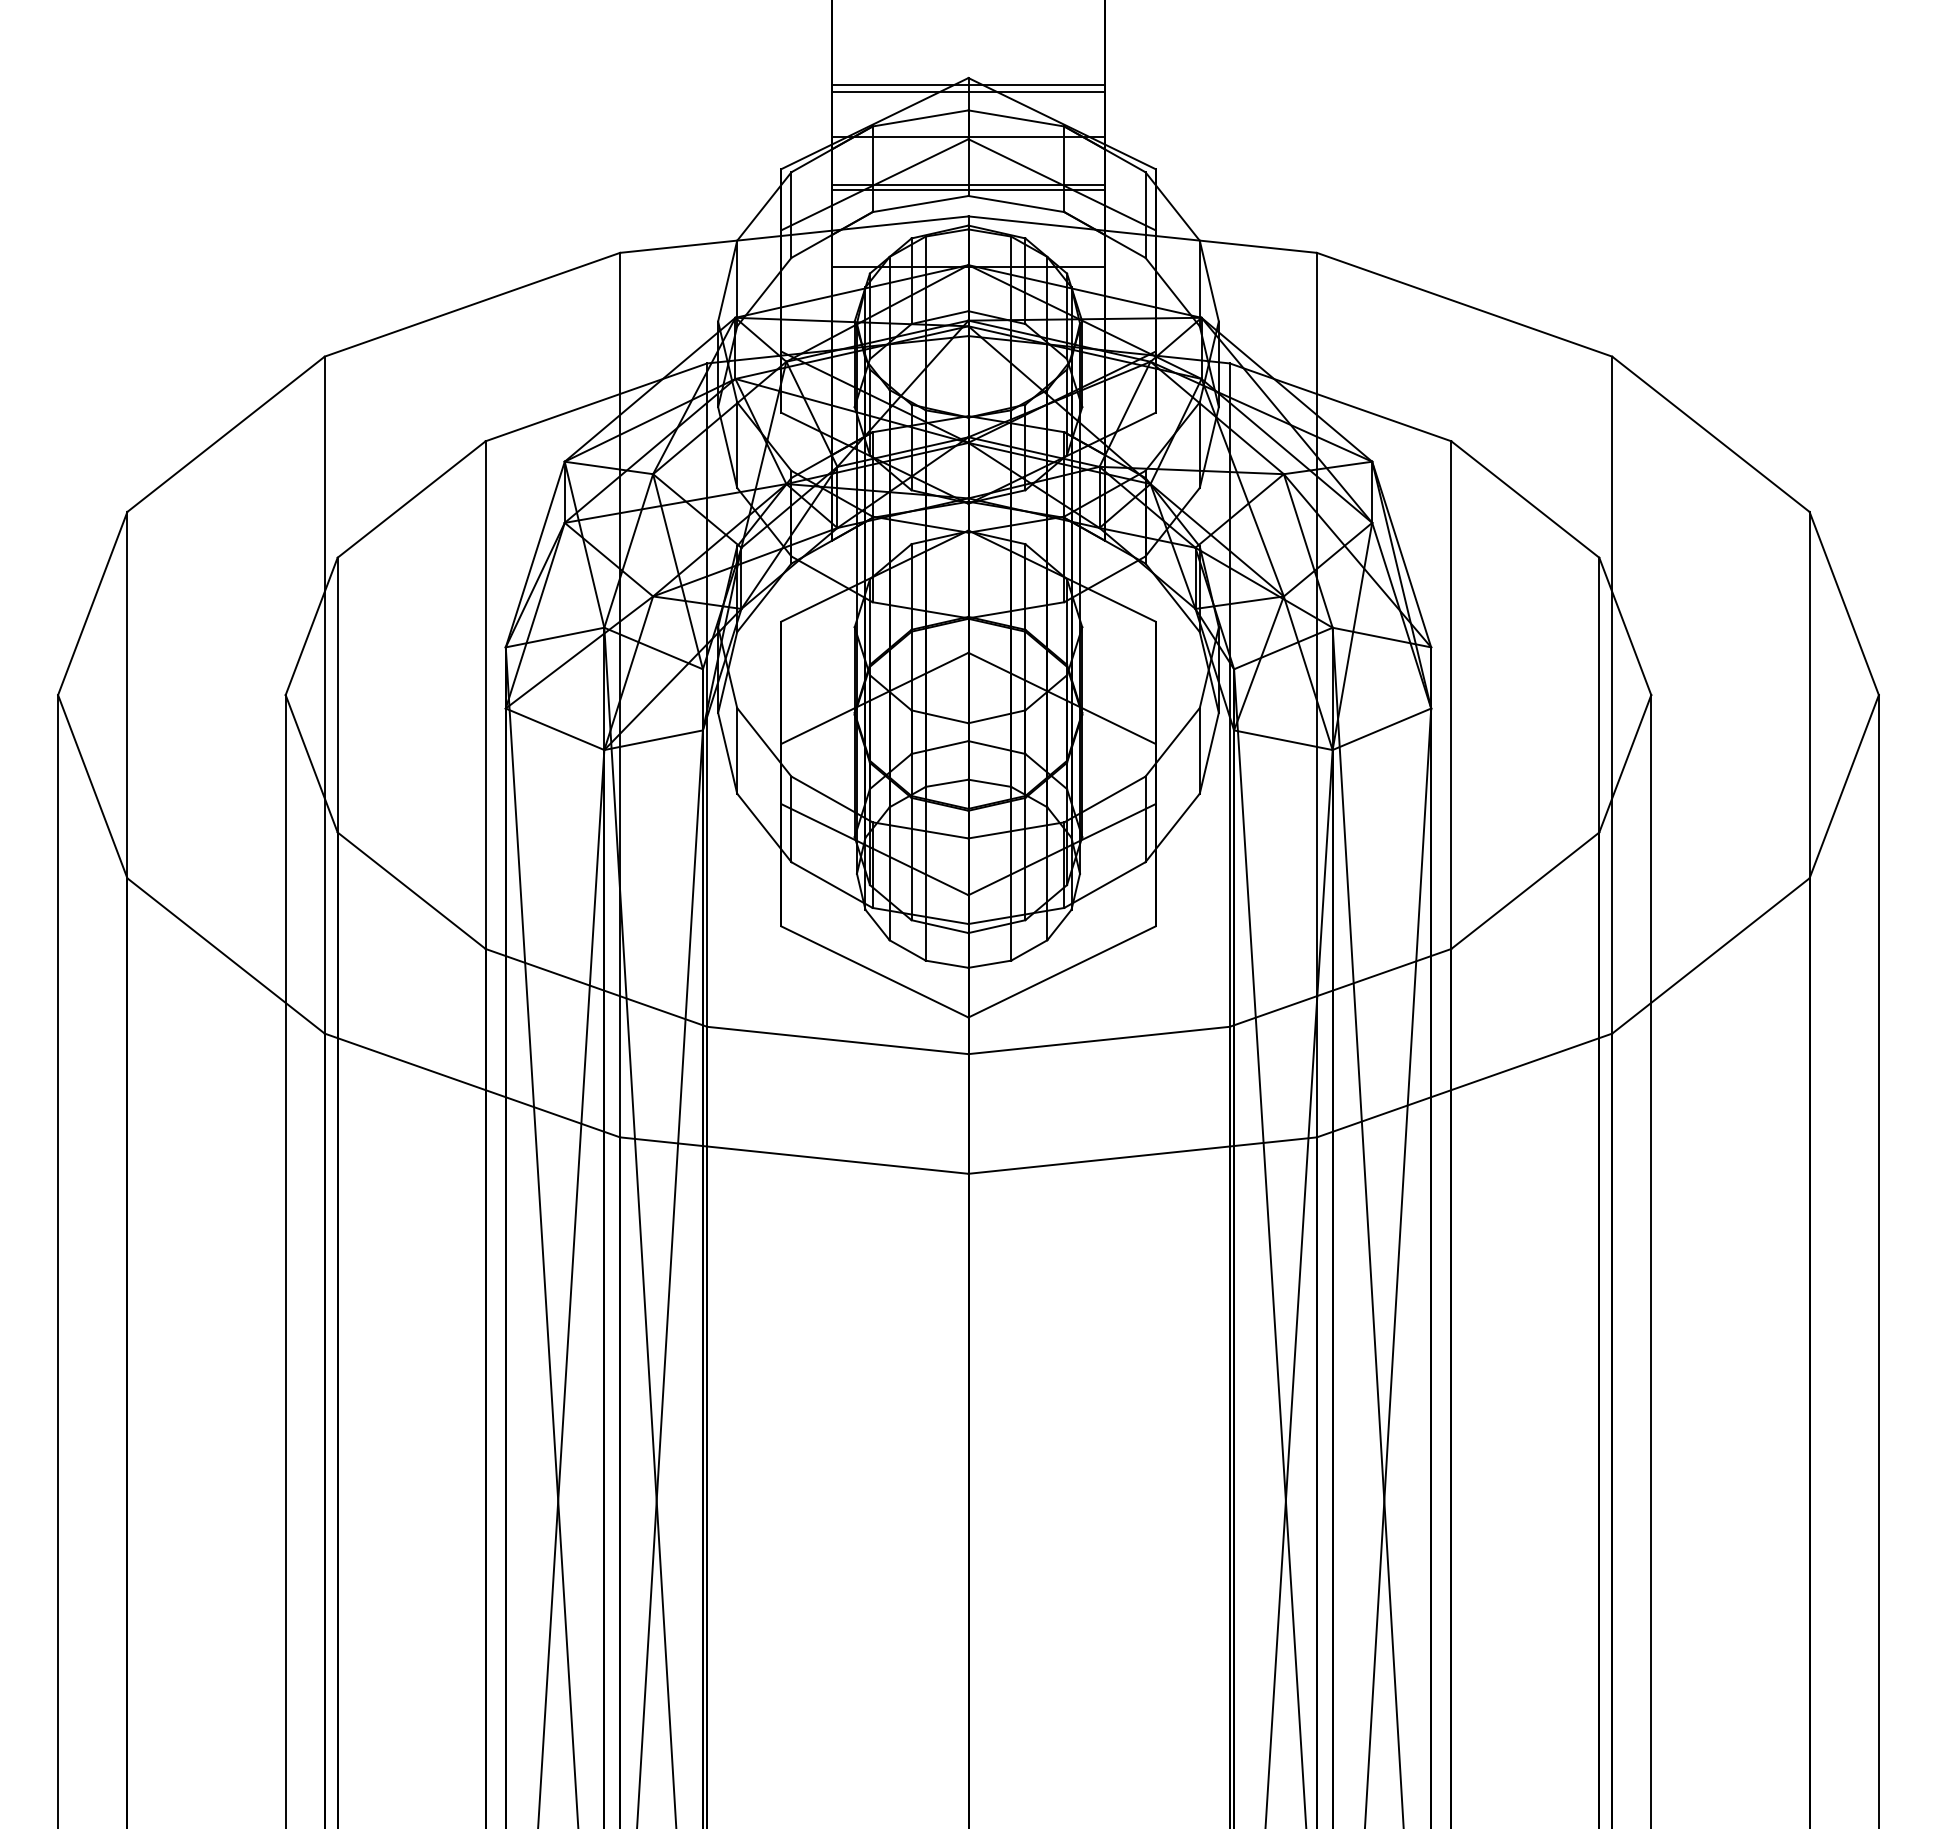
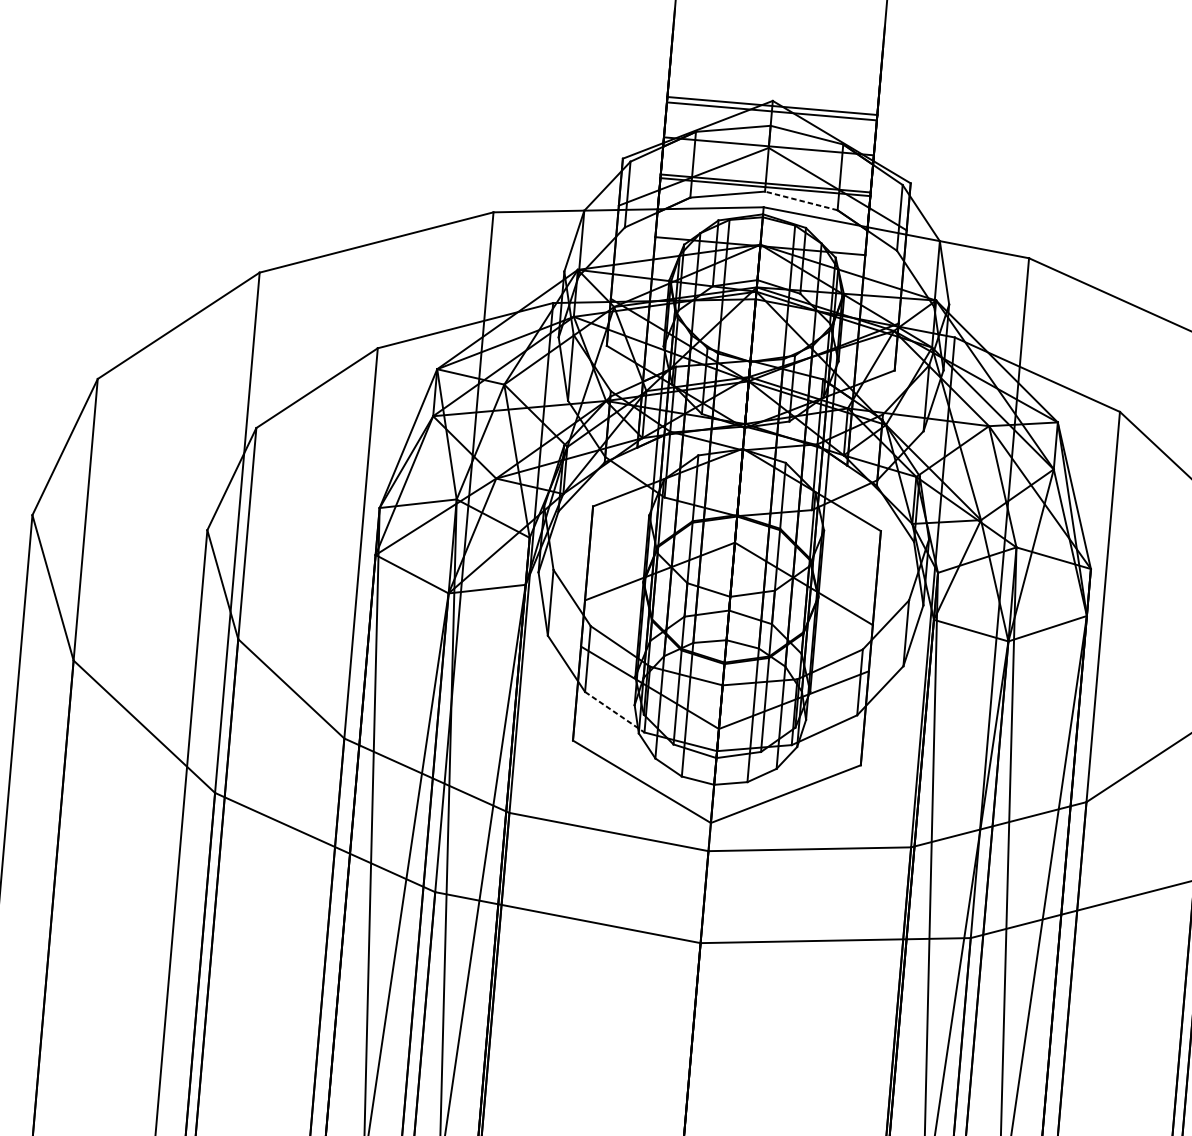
line: (1016, 204) -> (801, 201), solid -> dashed
line: (832, 885) -> (615, 712), solid -> dashed

